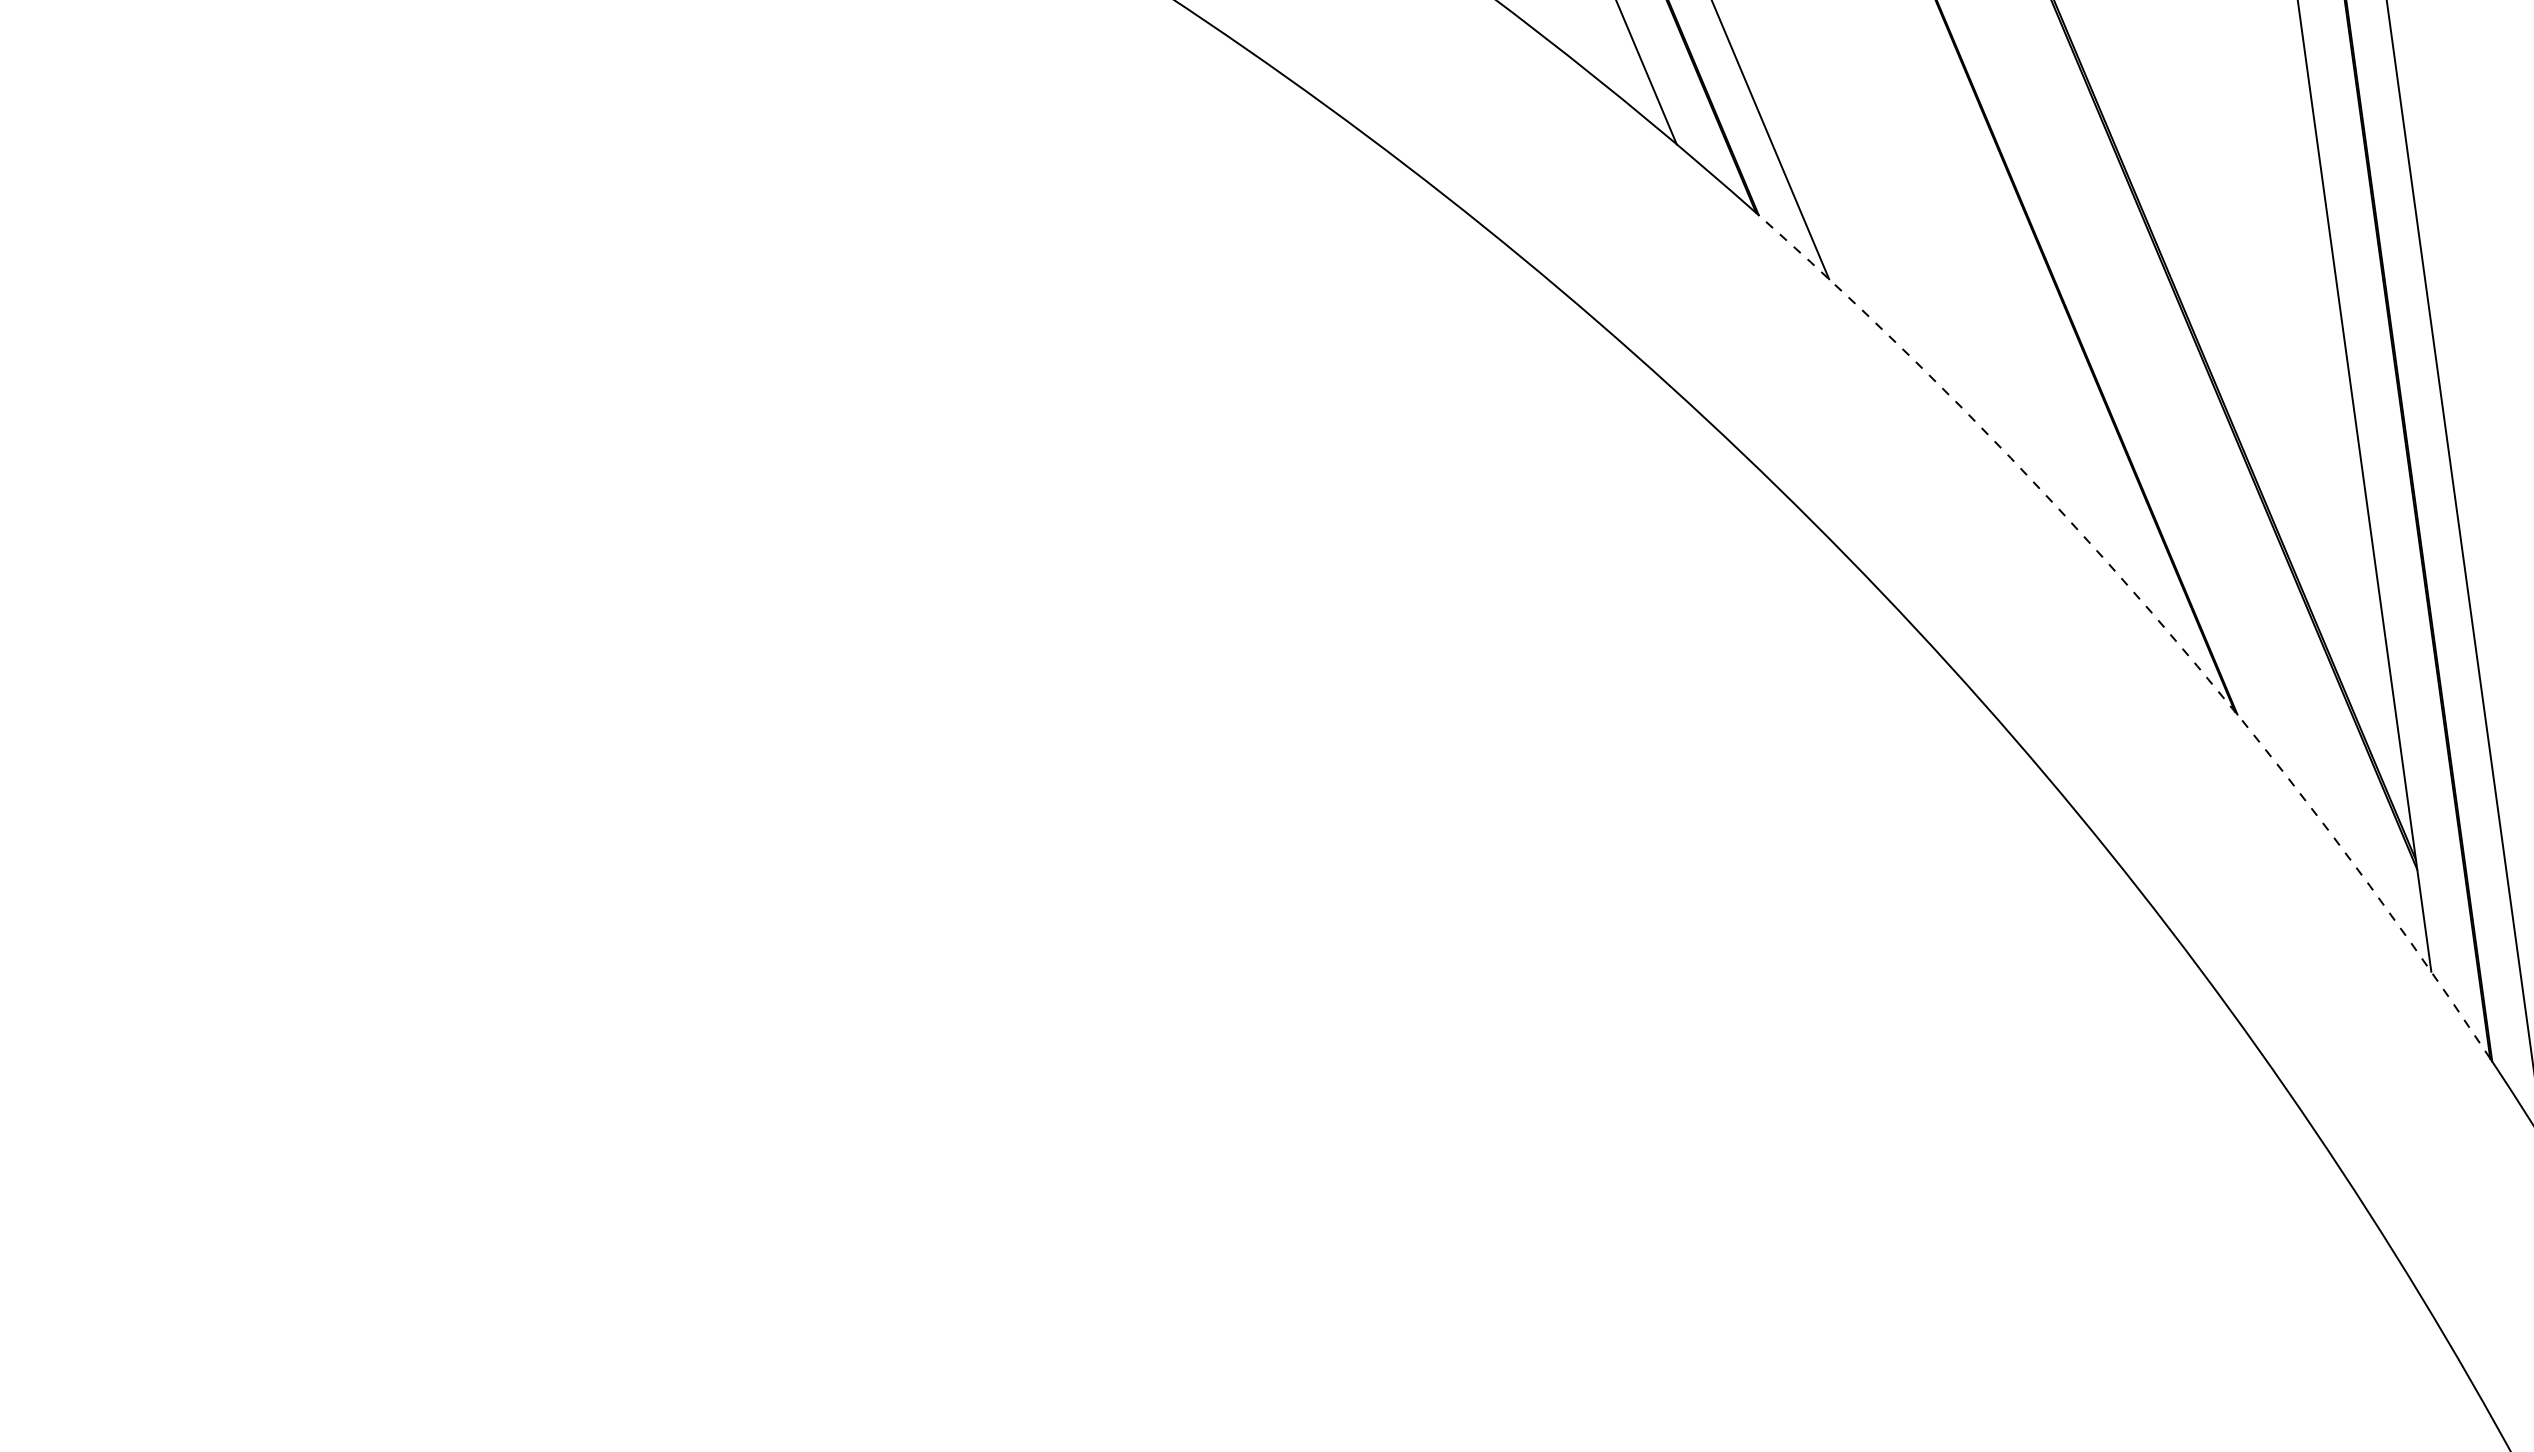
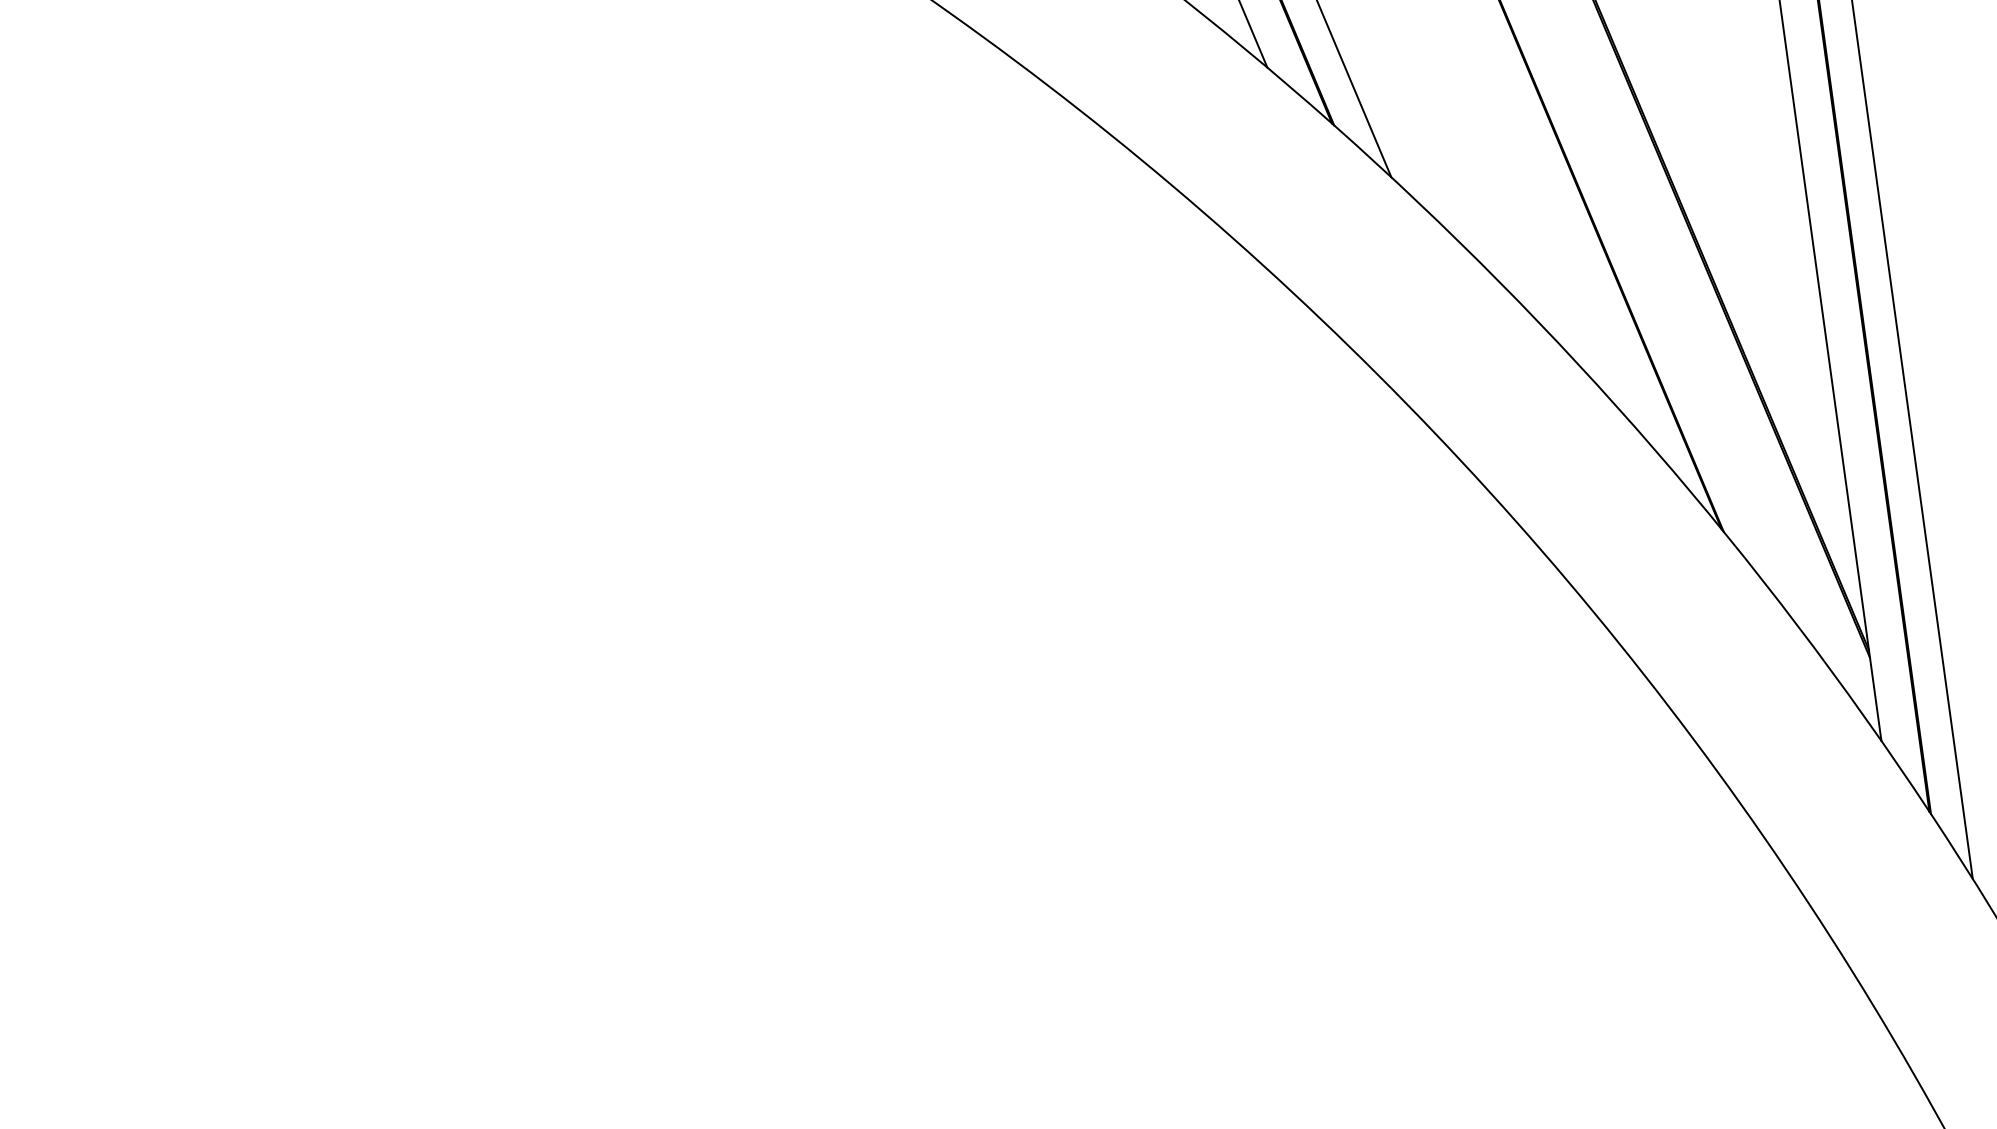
arc: (2152, 613) -> (1654, 449), dashed -> solid

